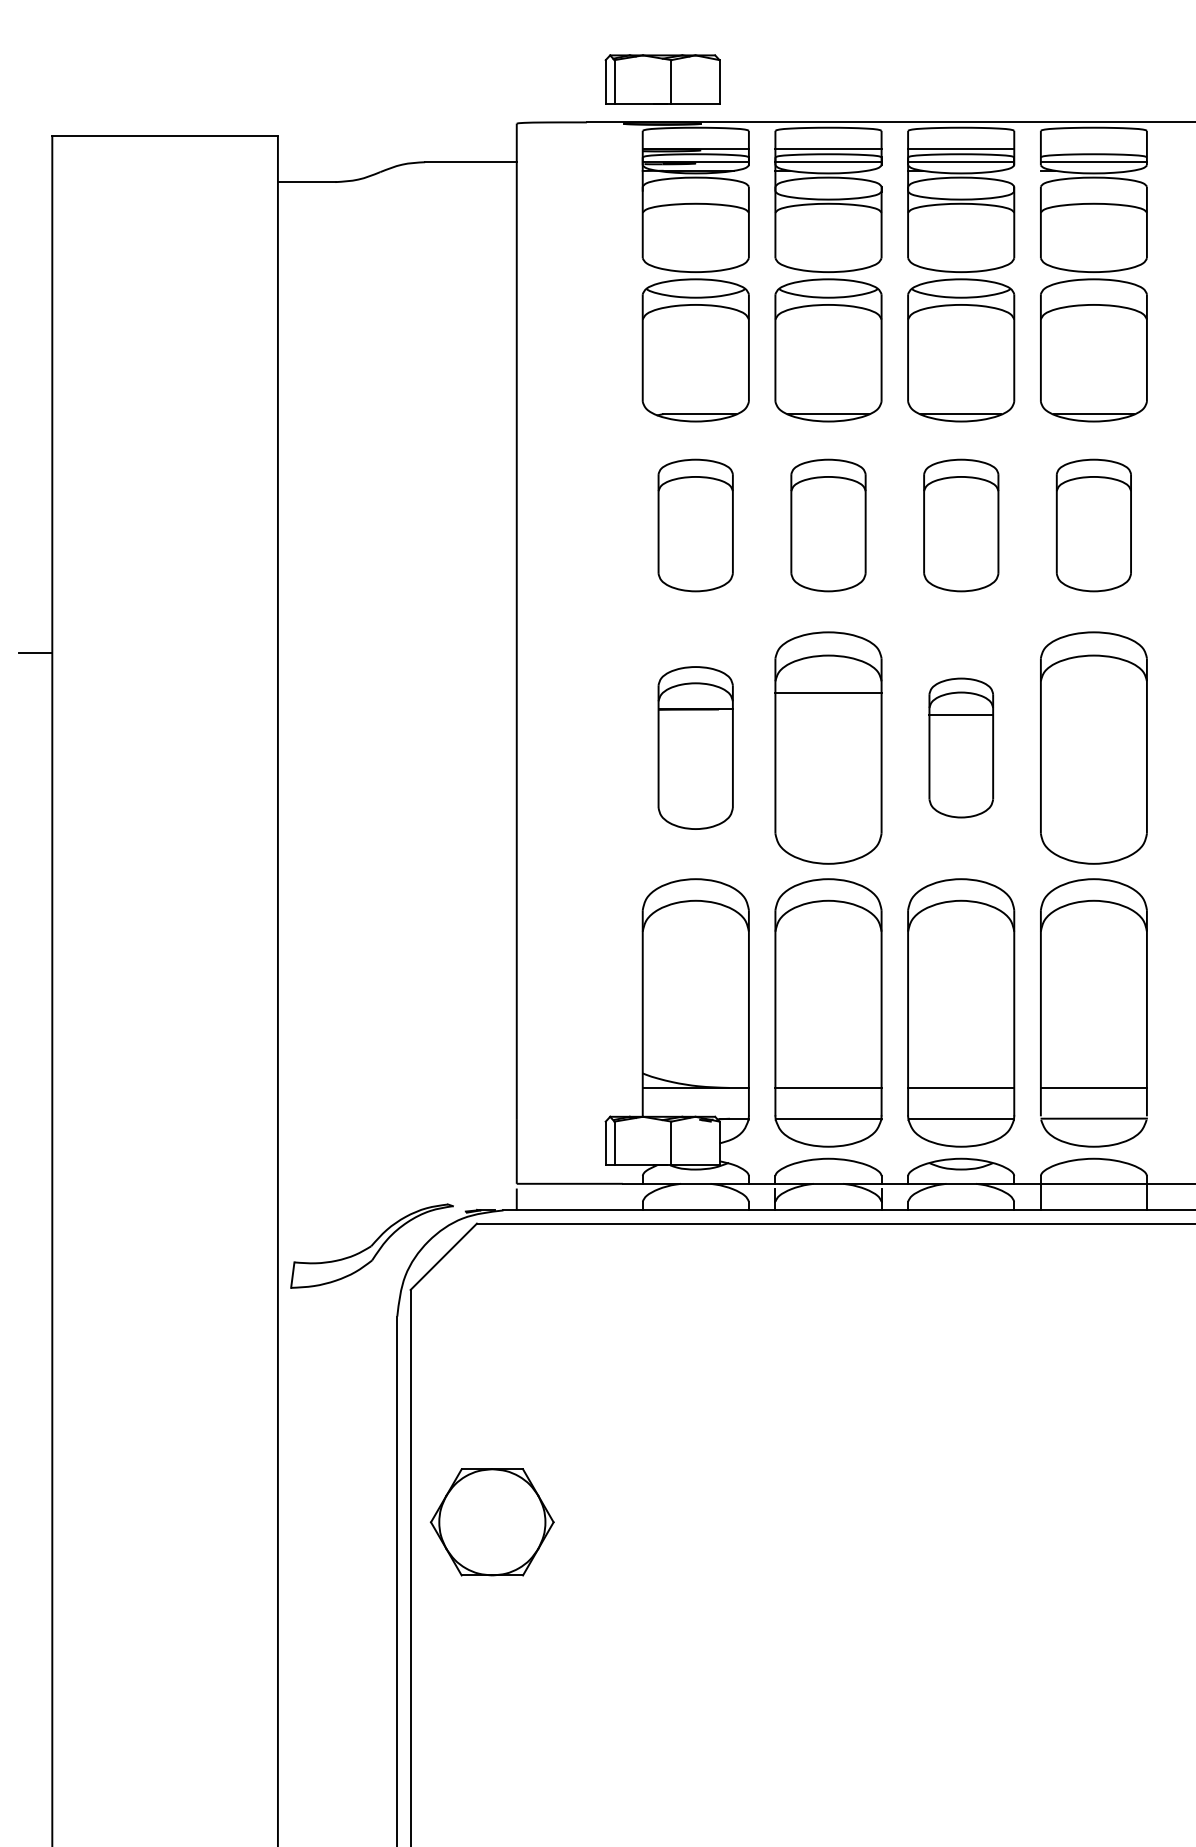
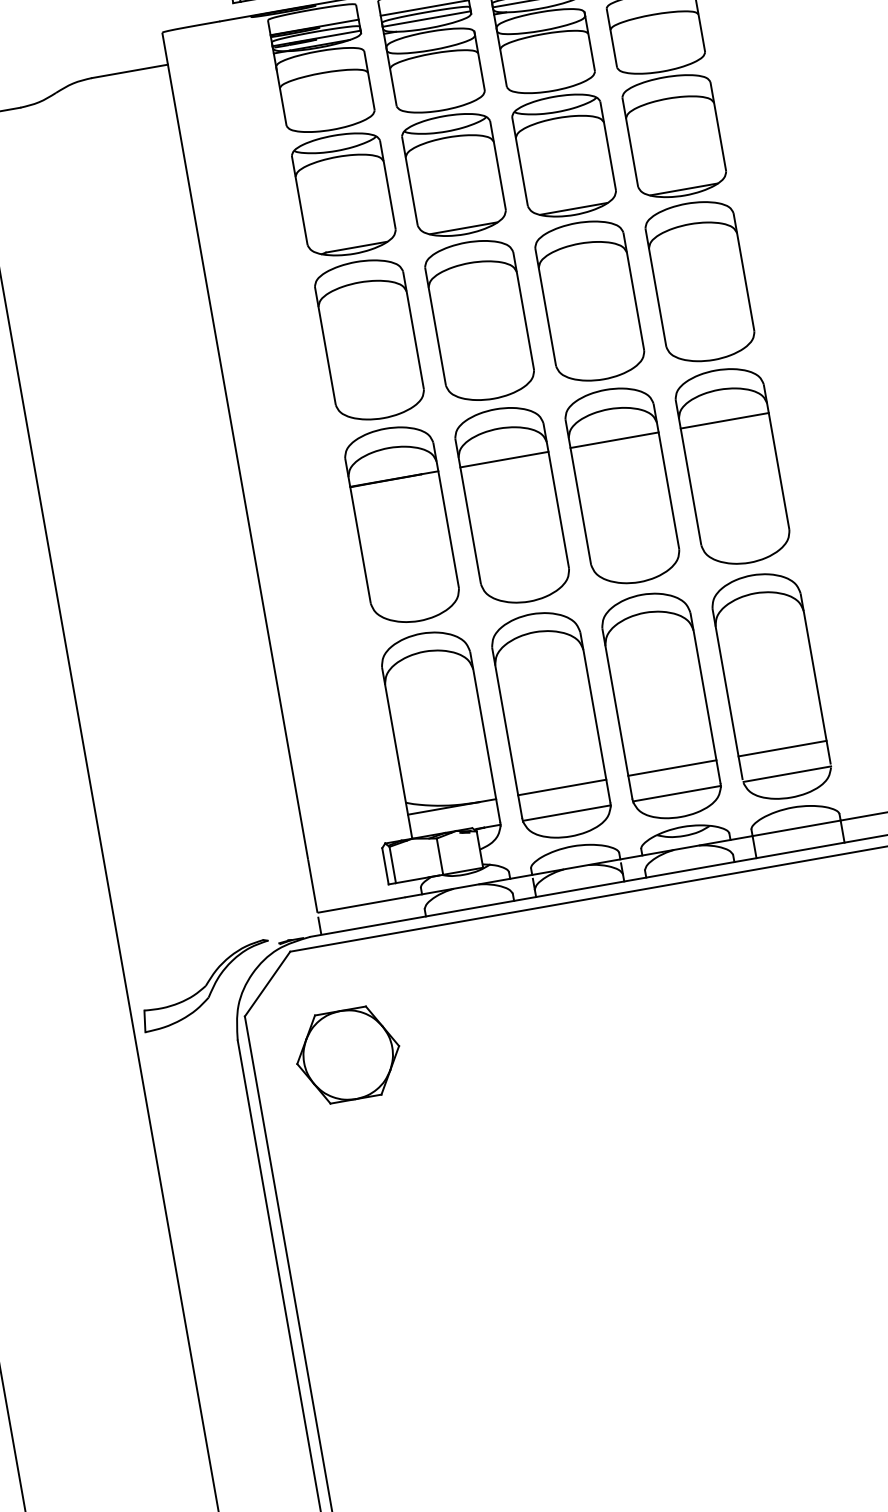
part: (695, 525) -> (369, 340), size x1.43
part: (828, 525) -> (479, 320), size x1.43
part: (961, 525) -> (590, 301), size x1.43
part: (1093, 525) -> (699, 281), size x1.43
line: (1093, 692) -> (724, 420), added
part: (695, 747) -> (402, 524), size x1.43
part: (961, 747) -> (622, 485), size x1.67
part: (491, 1522) -> (347, 1055), moved

